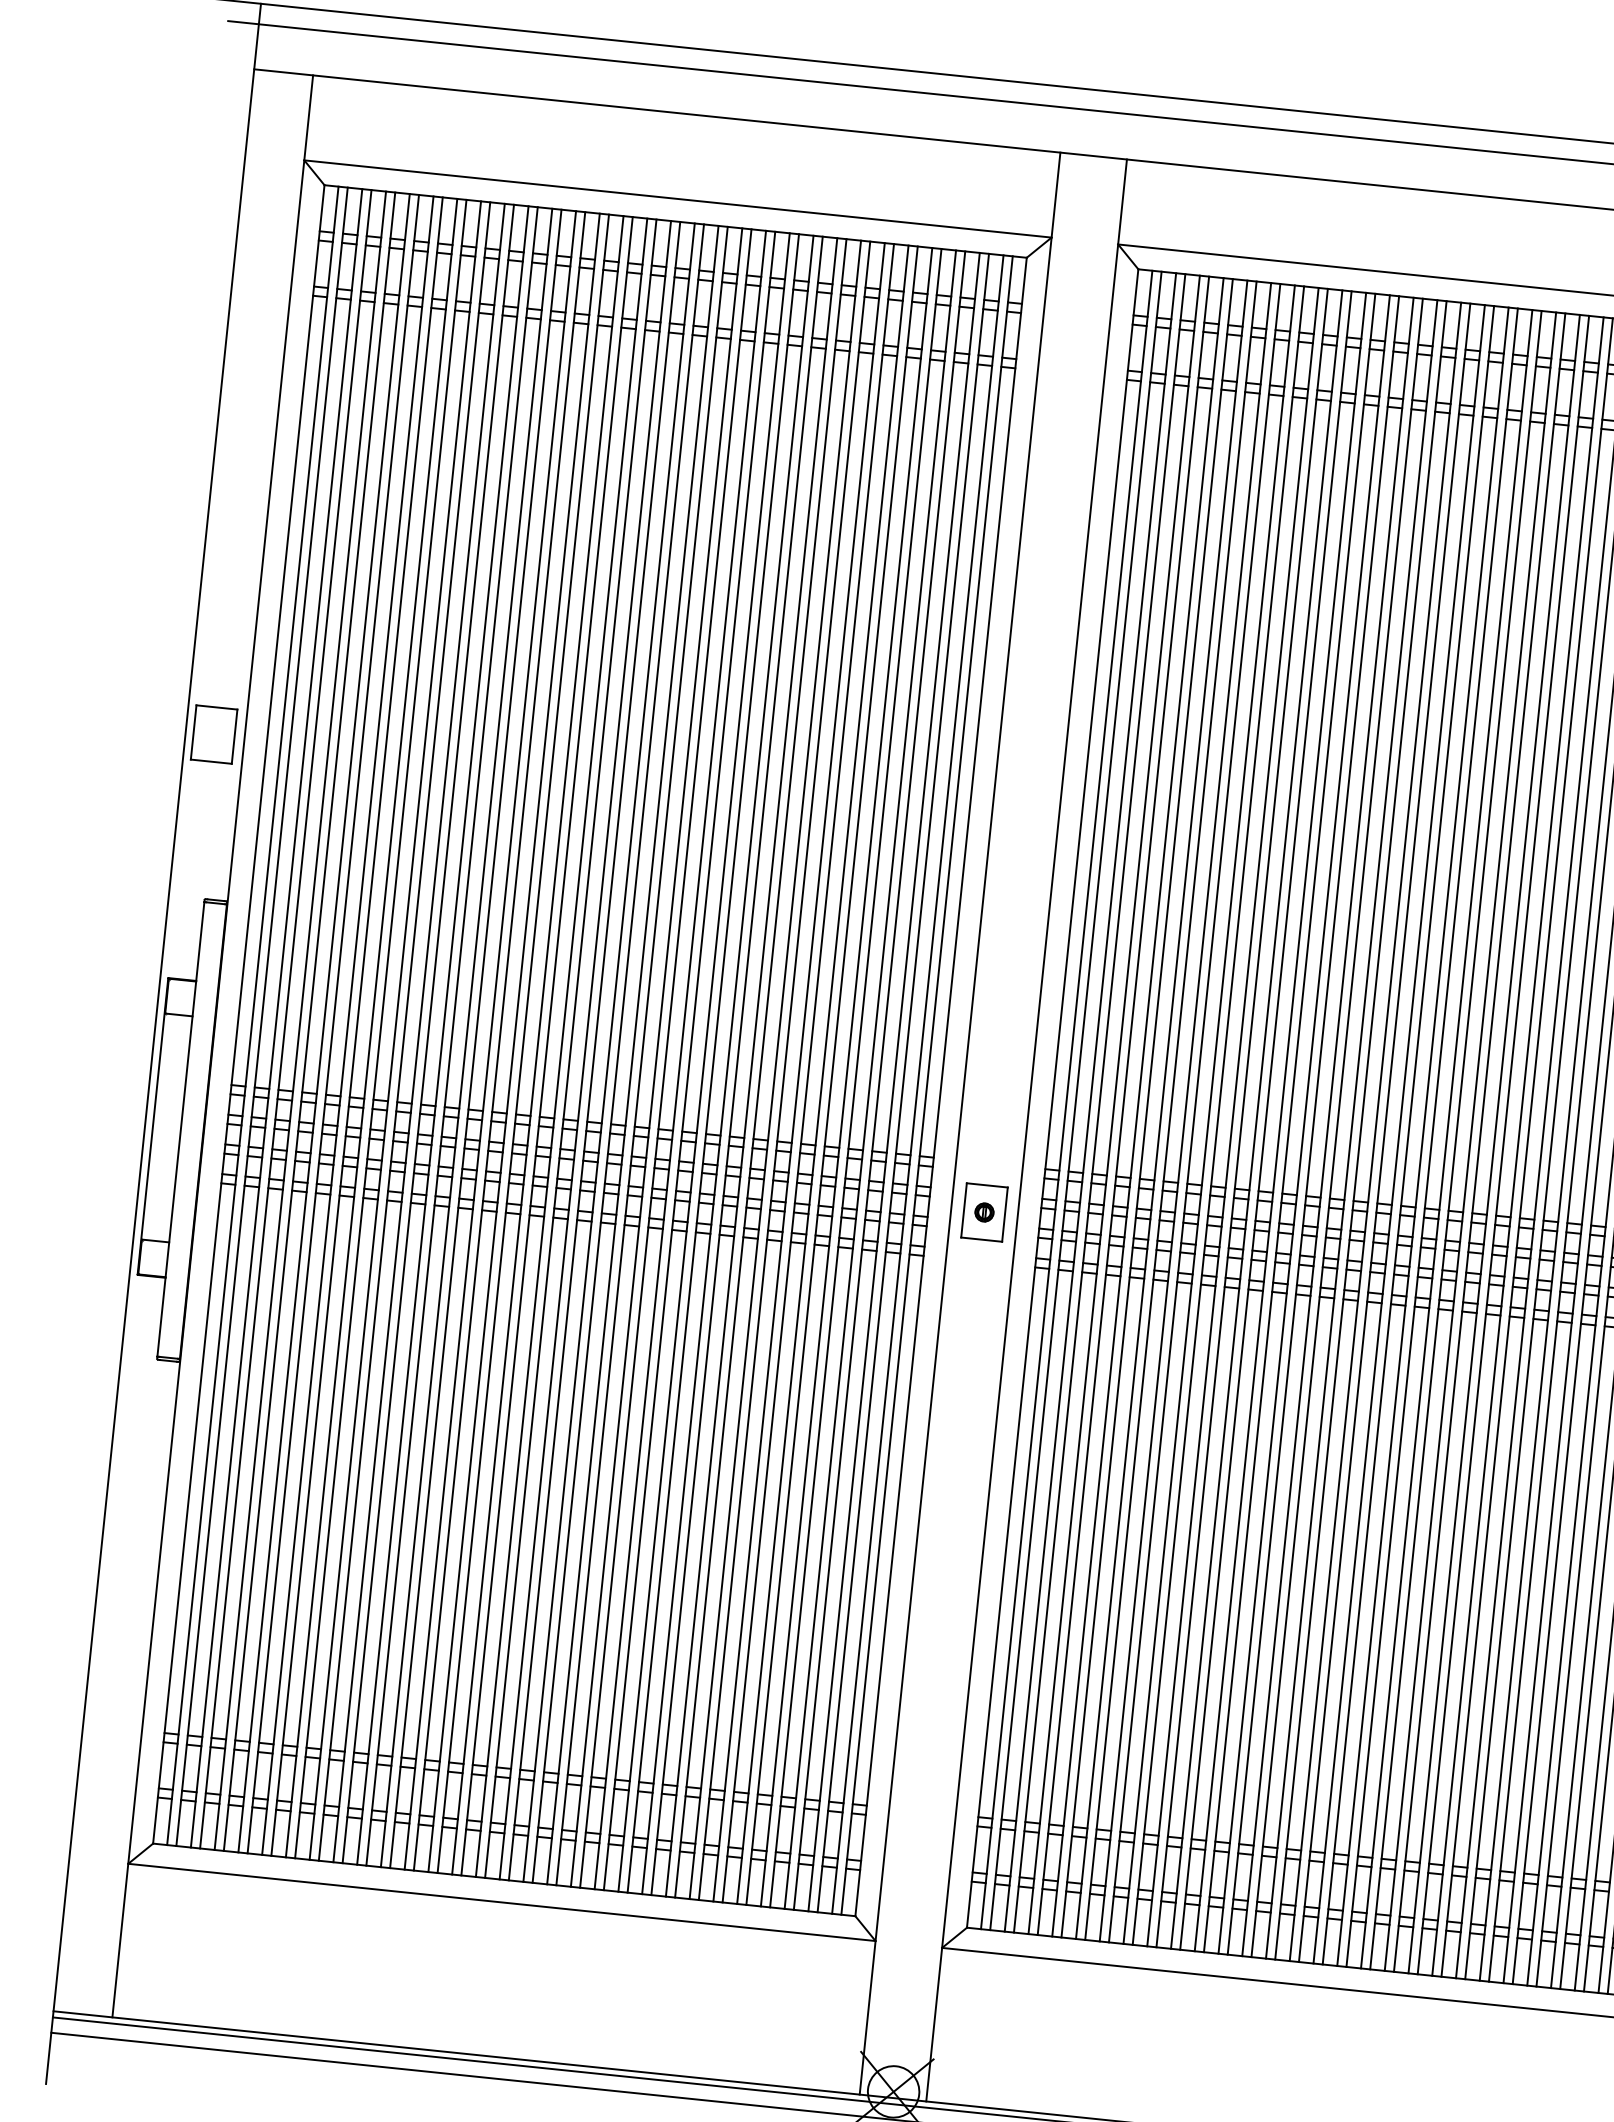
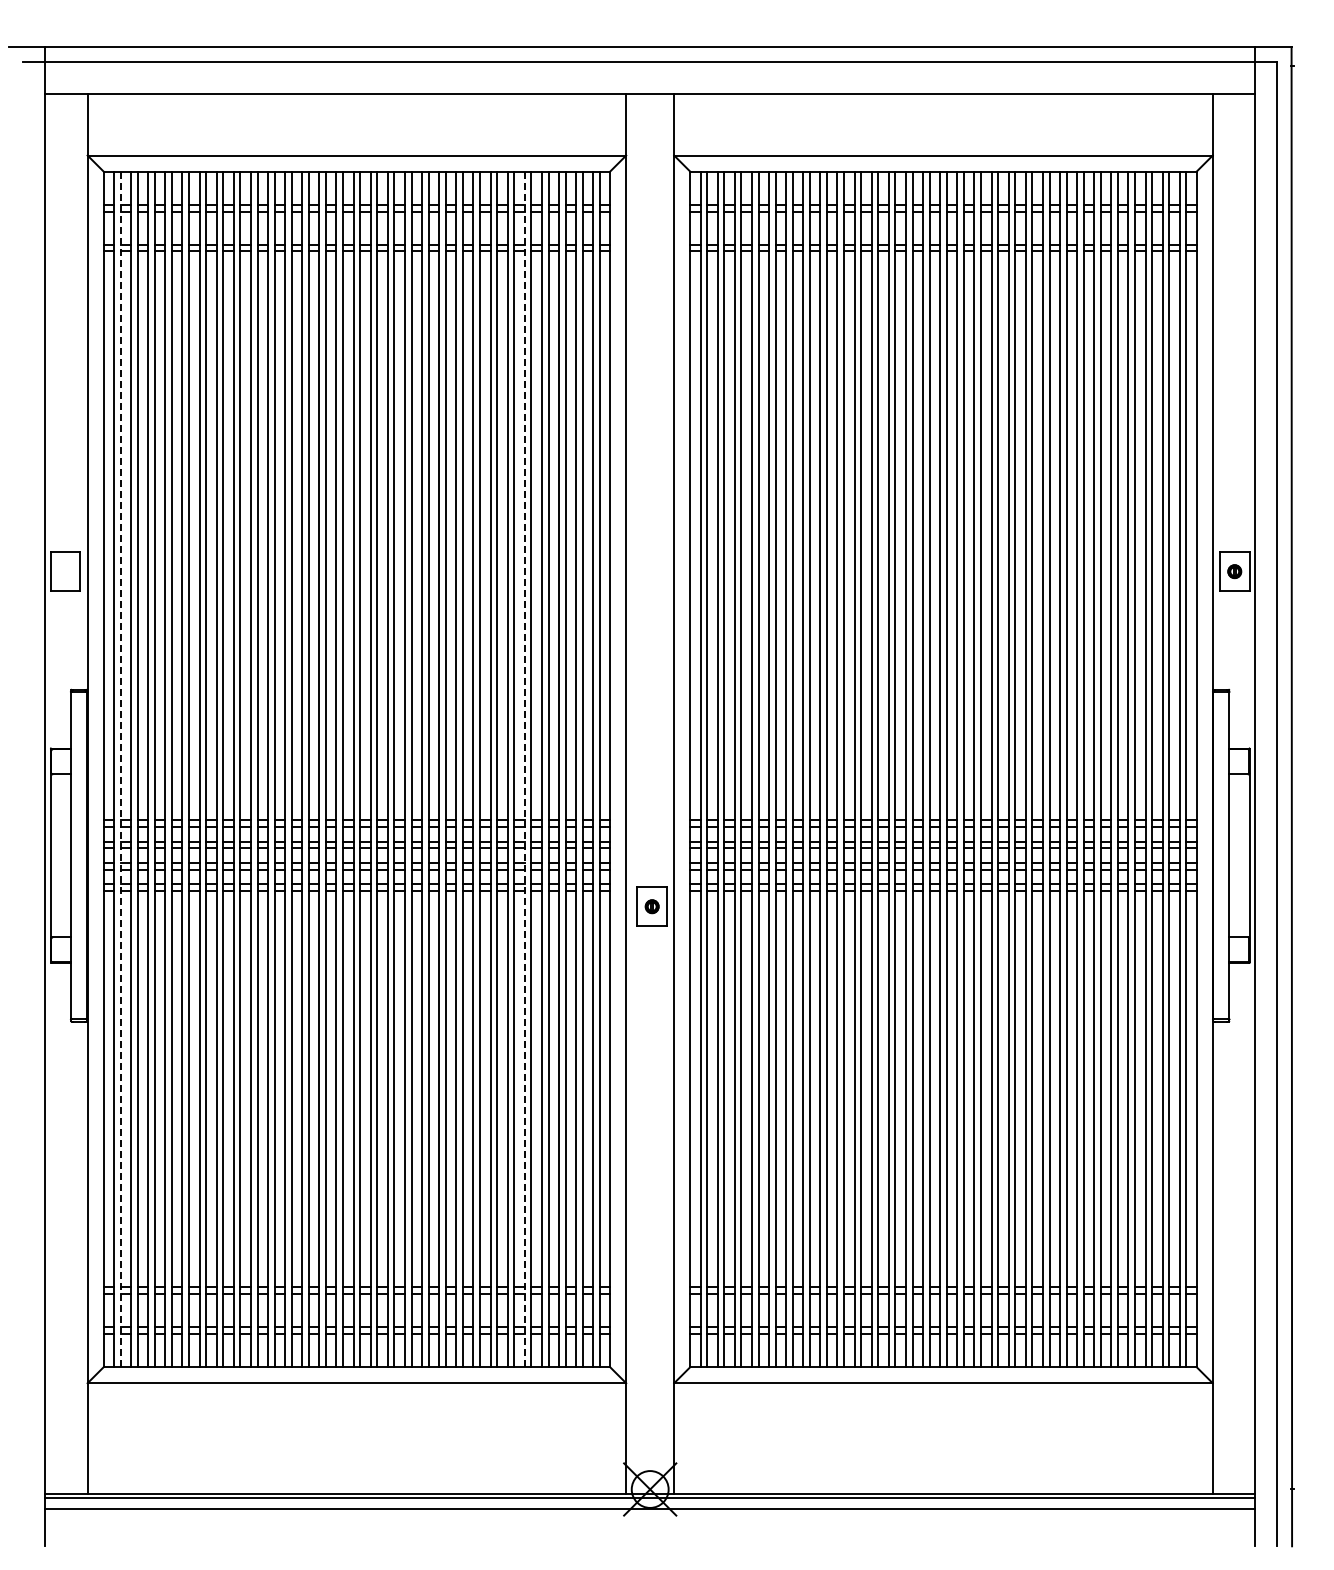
line: (261, 1016) -> (120, 769), solid -> dashed
line: (822, 1074) -> (524, 769), solid -> dashed
part: (983, 1212) -> (651, 906), moved

